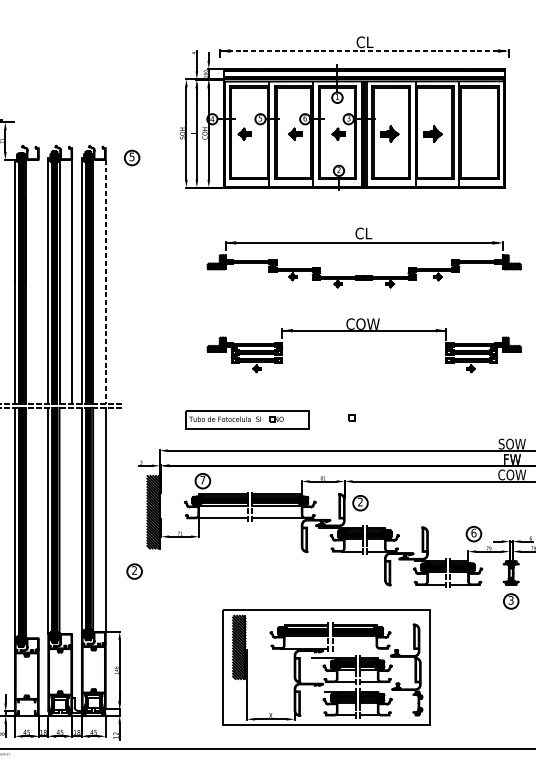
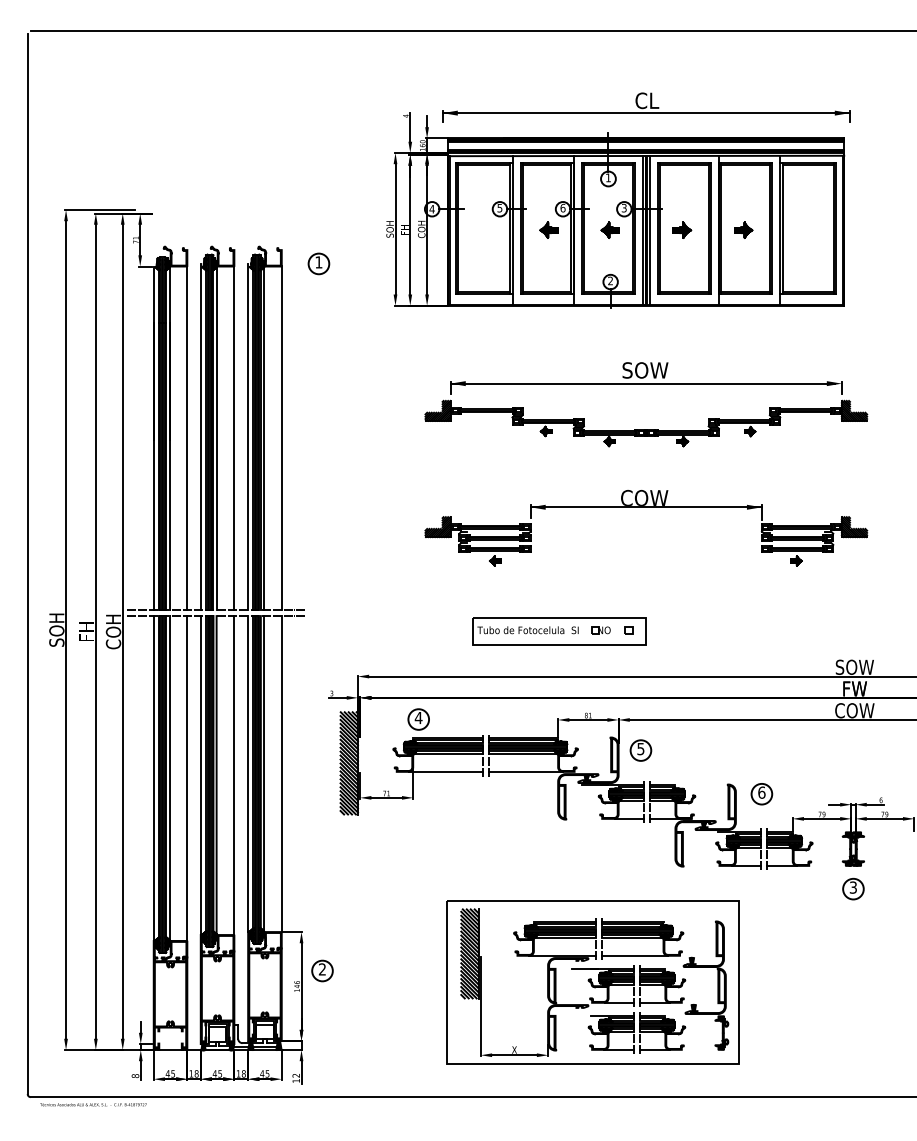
line: (364, 51) -> (646, 113), dashed -> solid
part: (244, 133) -> (477, 229), removed
part: (389, 133) -> (682, 229), size x0.71
part: (433, 133) -> (743, 229), size x0.71
text: (131, 157) -> (318, 262), 5 -> 1
text: (363, 233) -> (645, 370), CL -> SOW
line: (38, 281) -> (187, 438), added
line: (105, 281) -> (281, 438), dashed -> solid
part: (247, 420) -> (559, 631), moved
text: (202, 479) -> (418, 717), 7 -> 4
text: (360, 501) -> (640, 748), 2 -> 5
line: (72, 520) -> (234, 775), added
part: (473, 534) -> (761, 794), moved
line: (38, 535) -> (187, 796), added
part: (134, 571) -> (322, 970), moved
line: (355, 648) -> (634, 955), added

